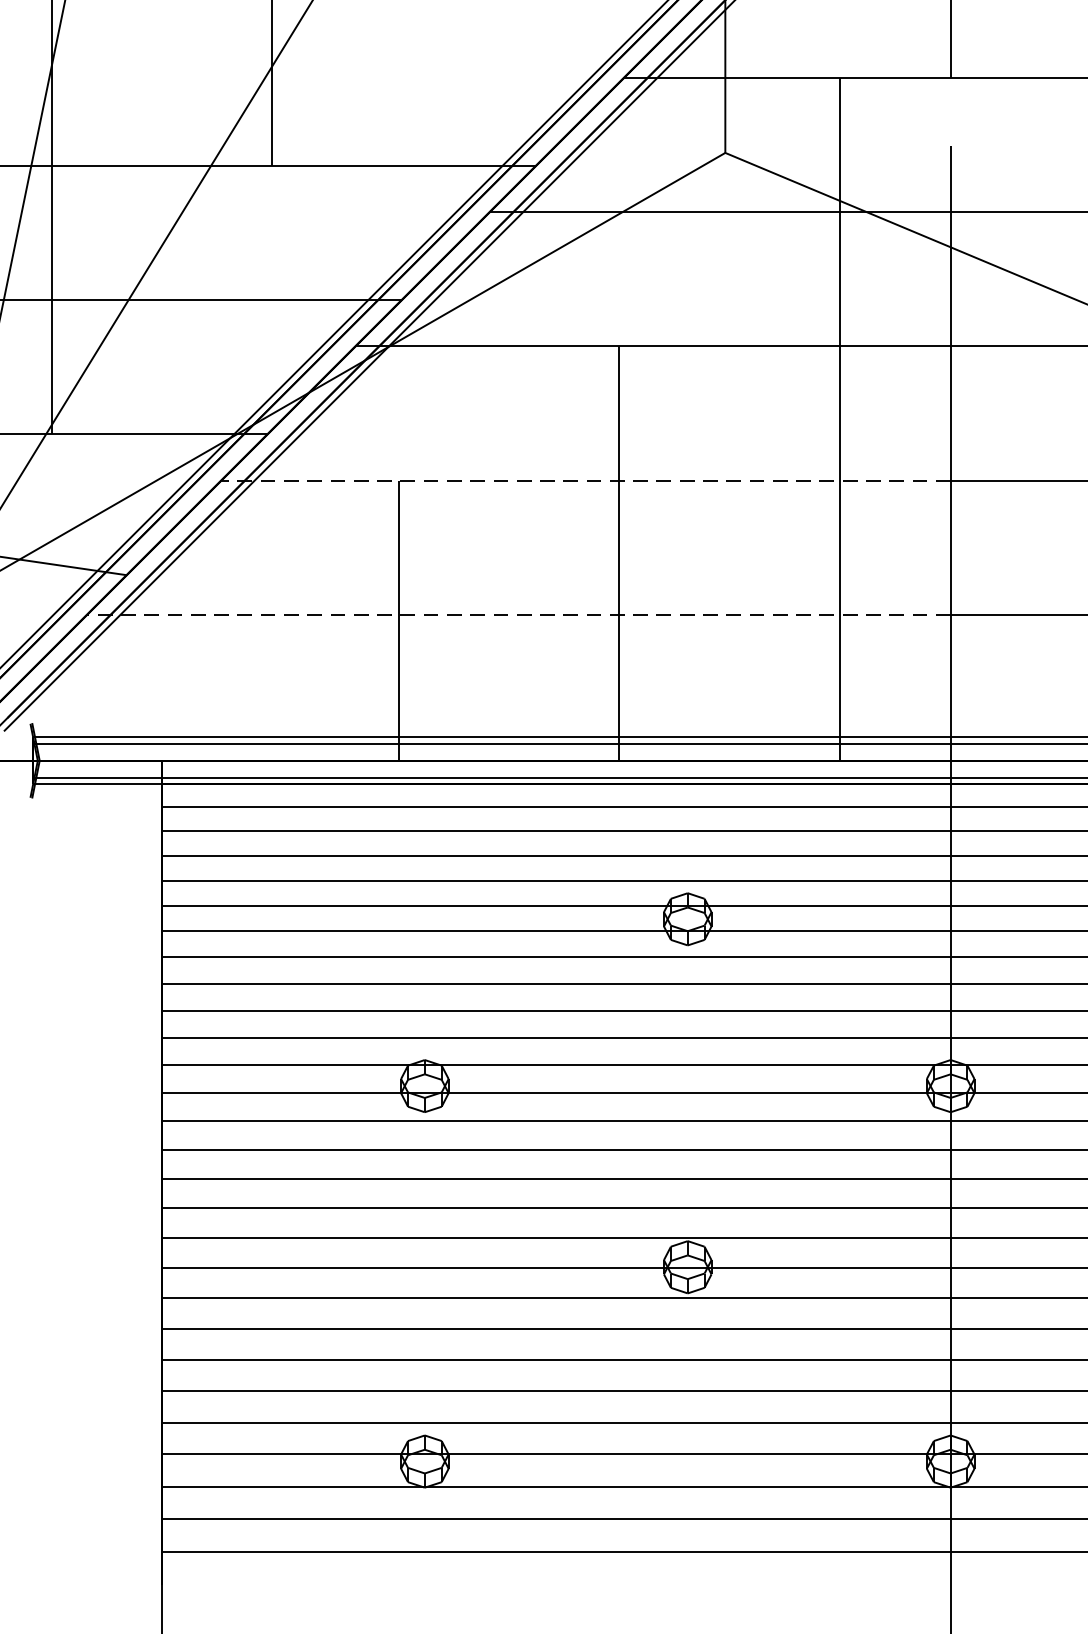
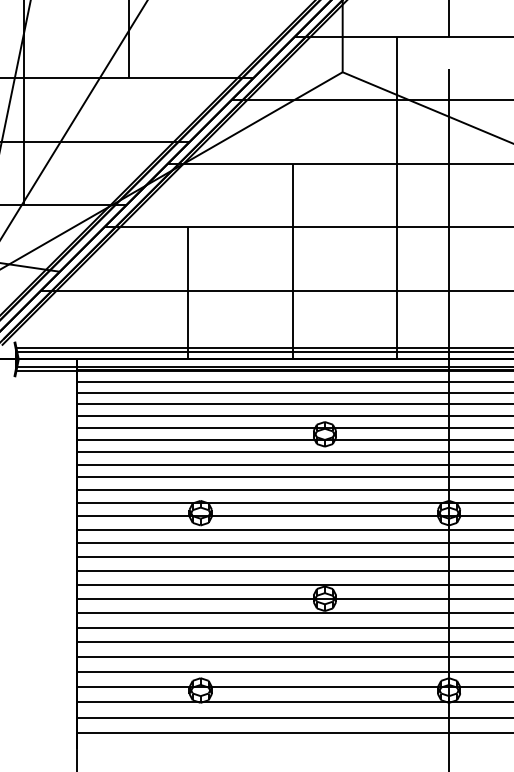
line: (585, 481) -> (276, 227), dashed -> solid
line: (517, 614) -> (244, 290), dashed -> solid

